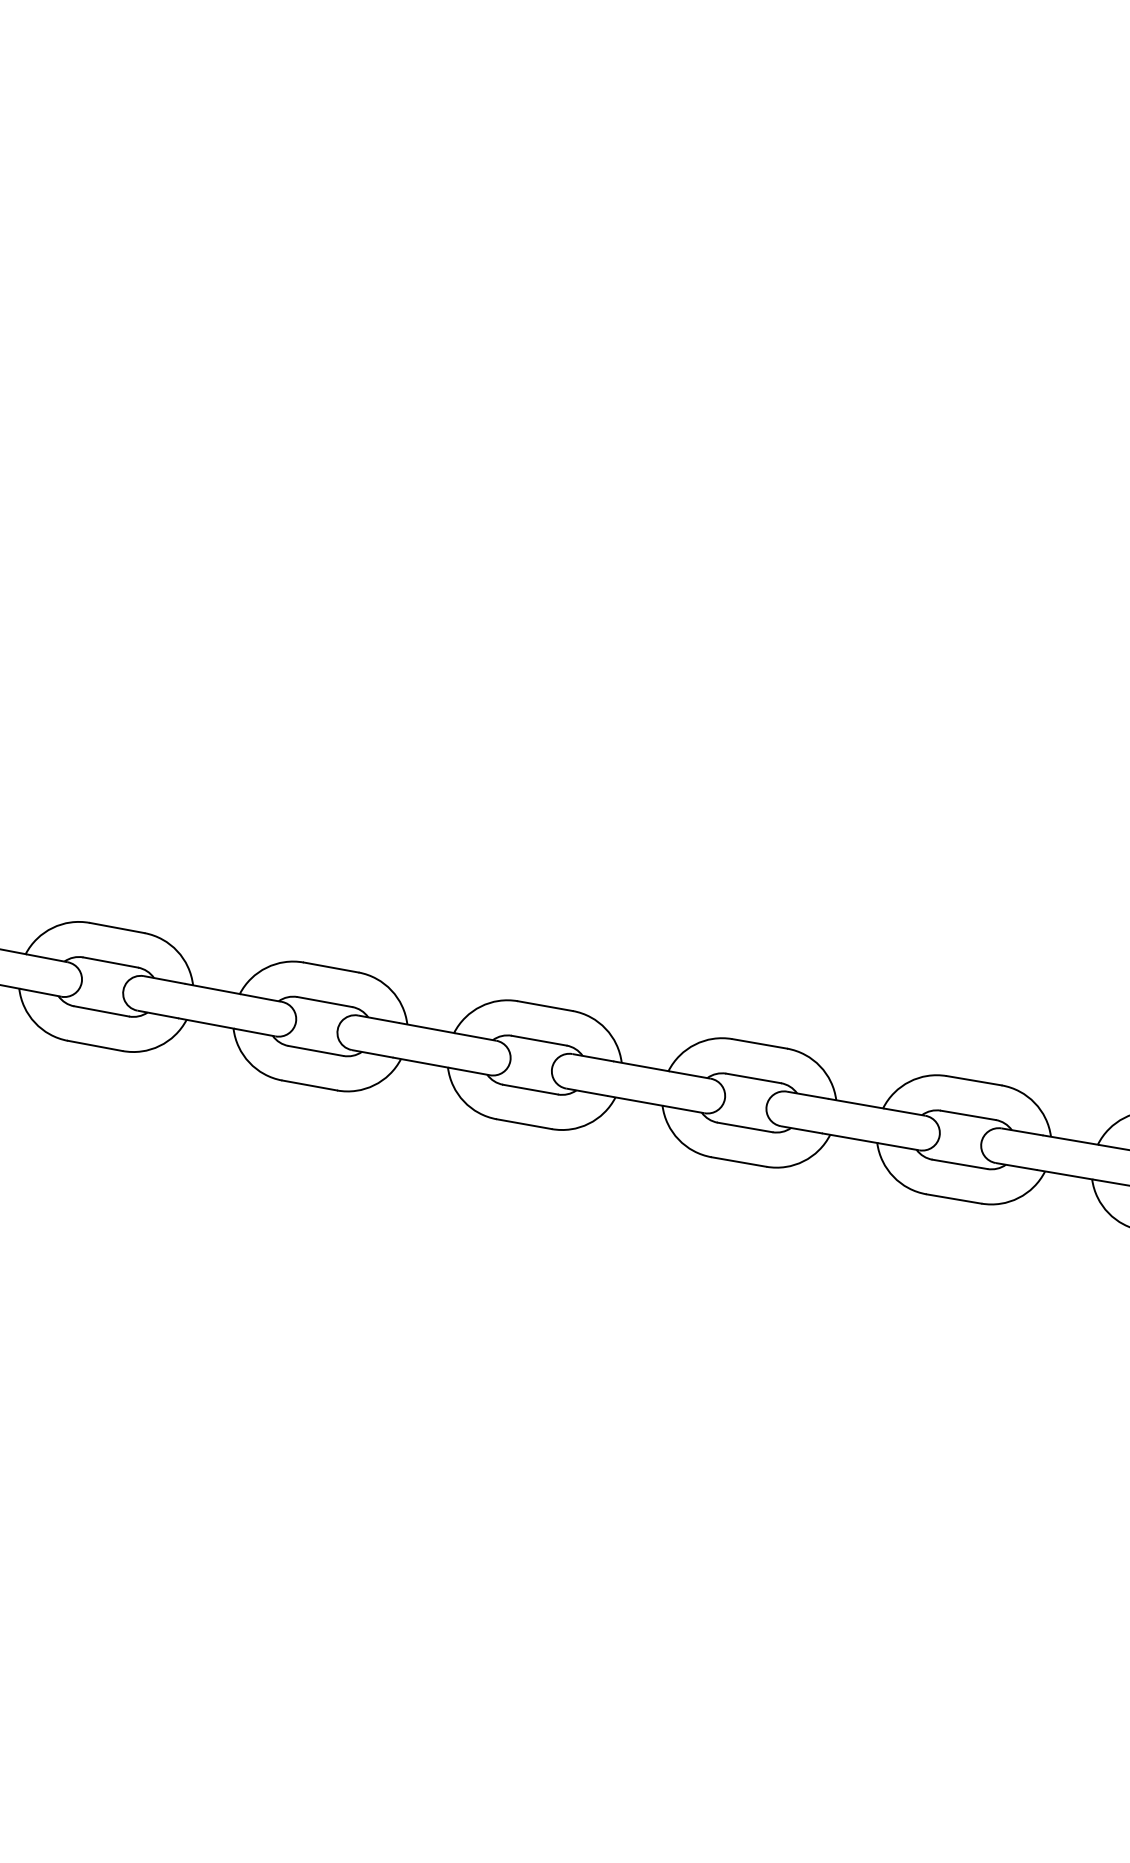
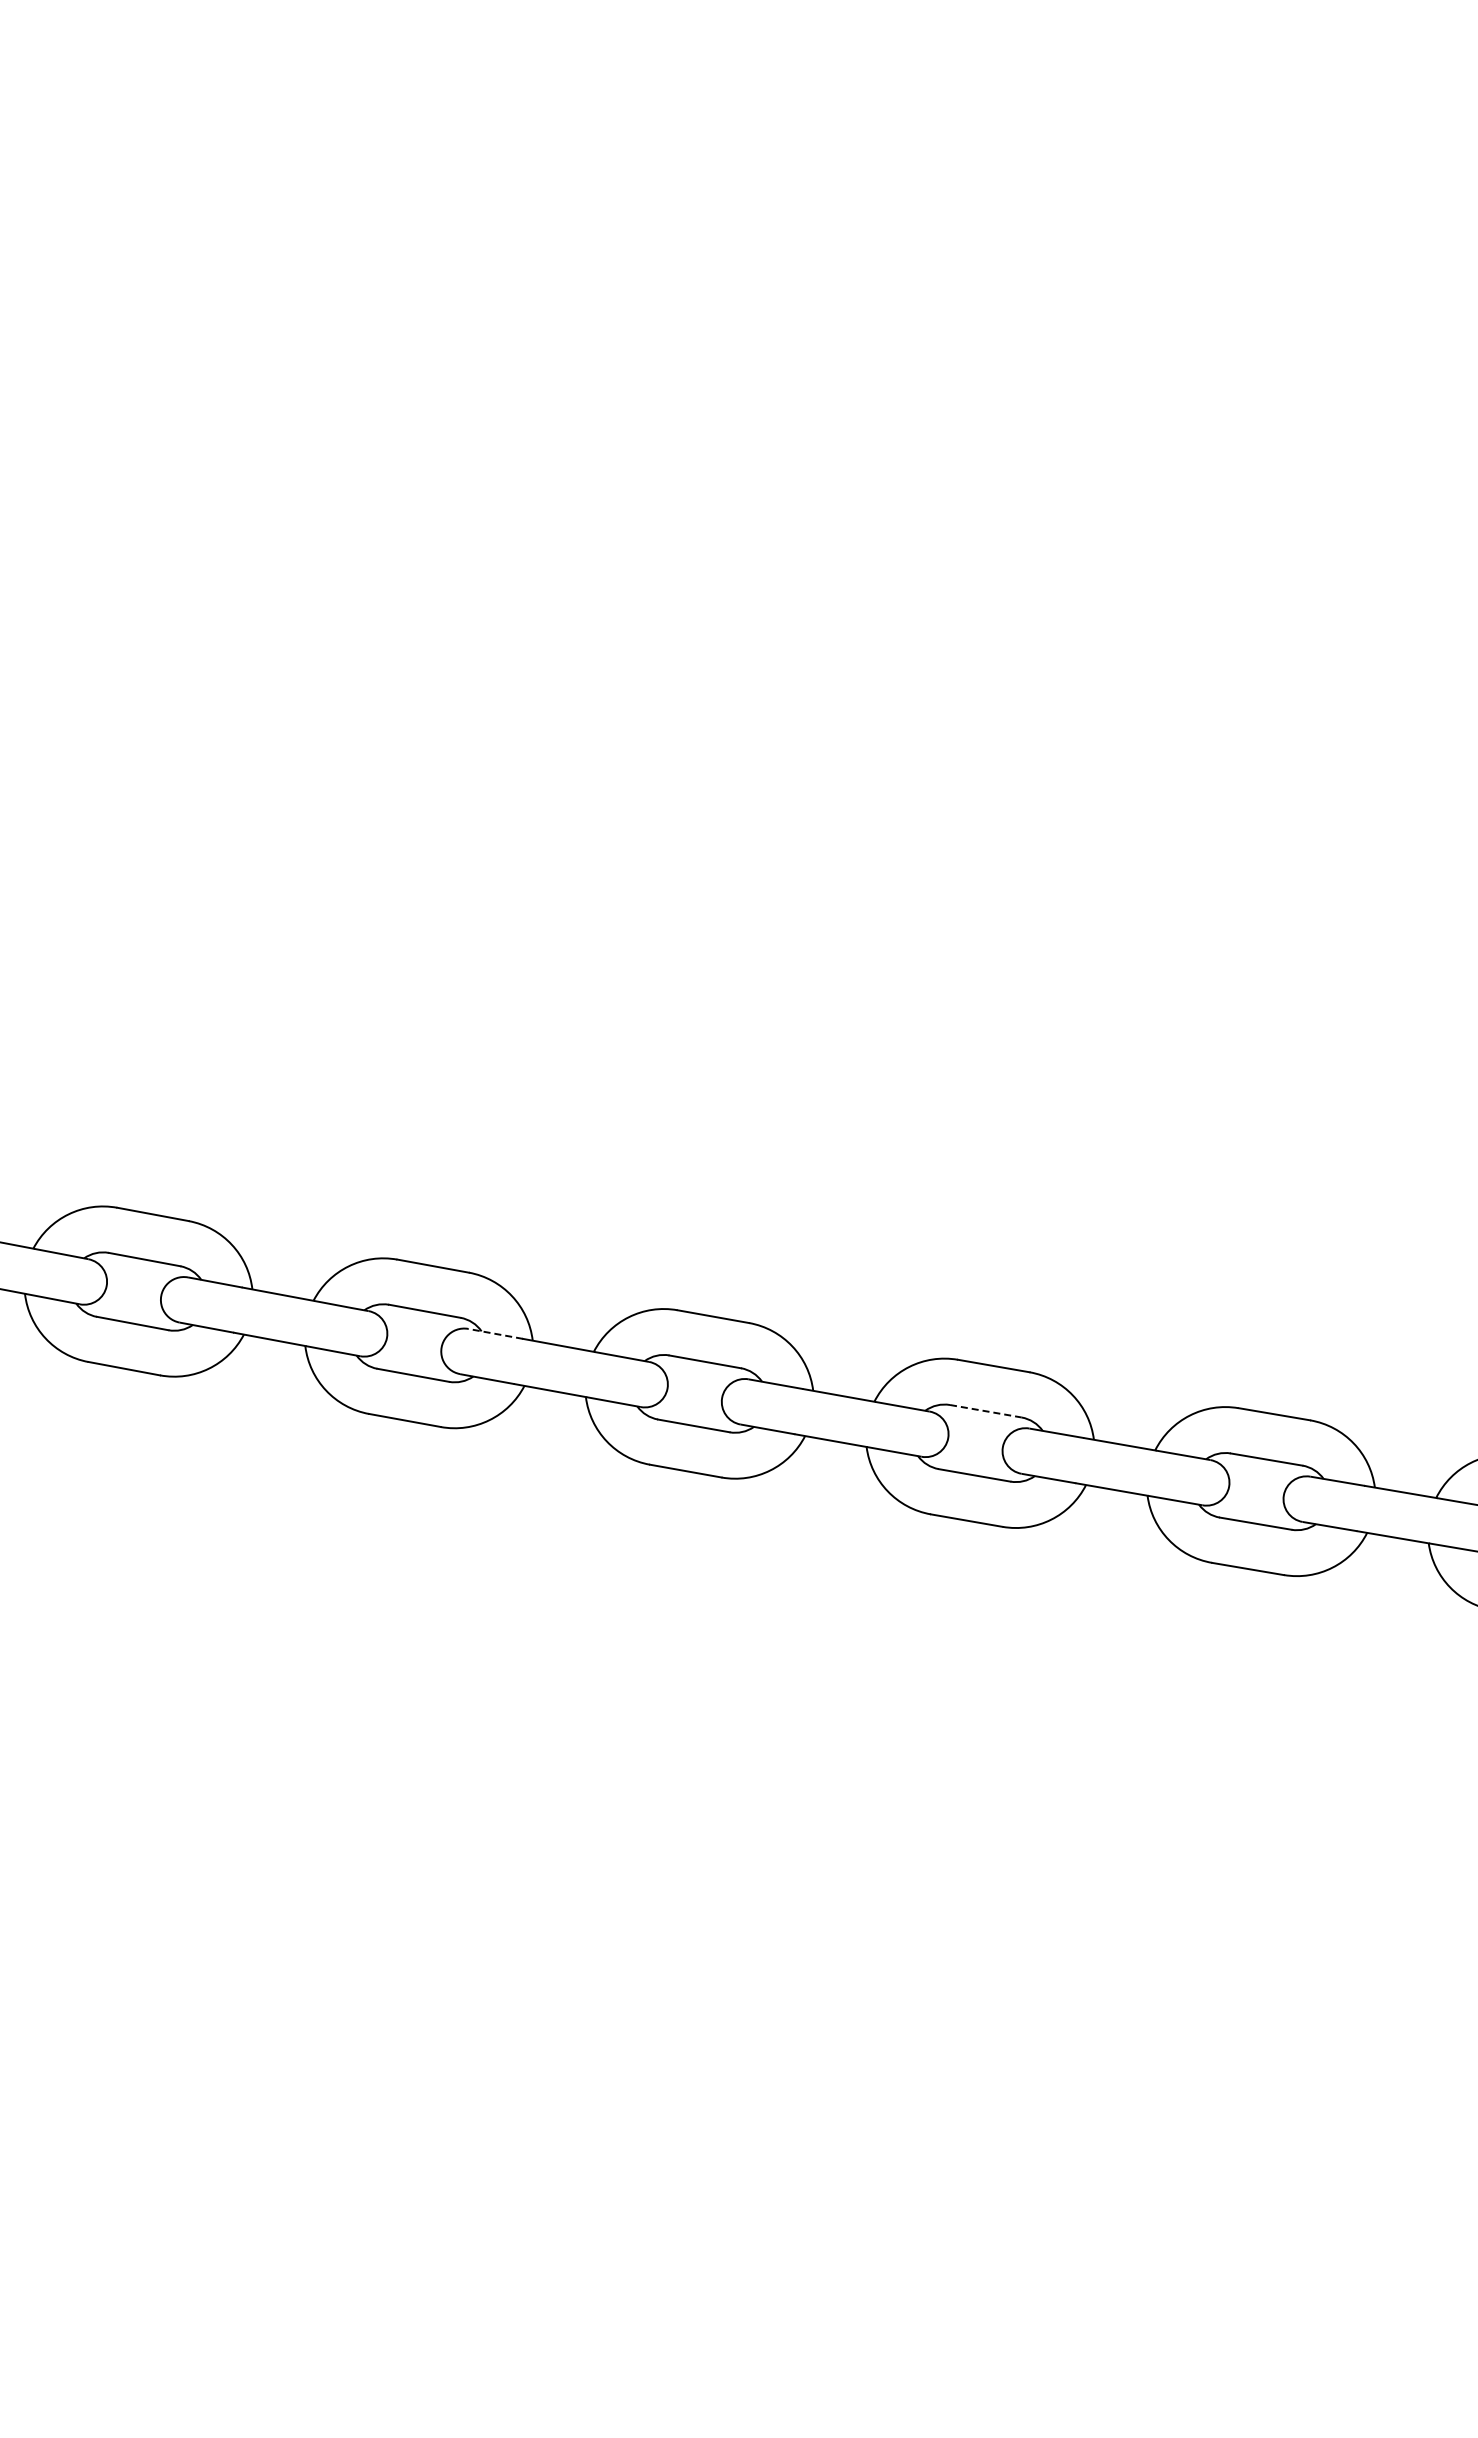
line: (378, 1019) -> (495, 1333), solid -> dashed
line: (754, 1078) -> (986, 1411), solid -> dashed

